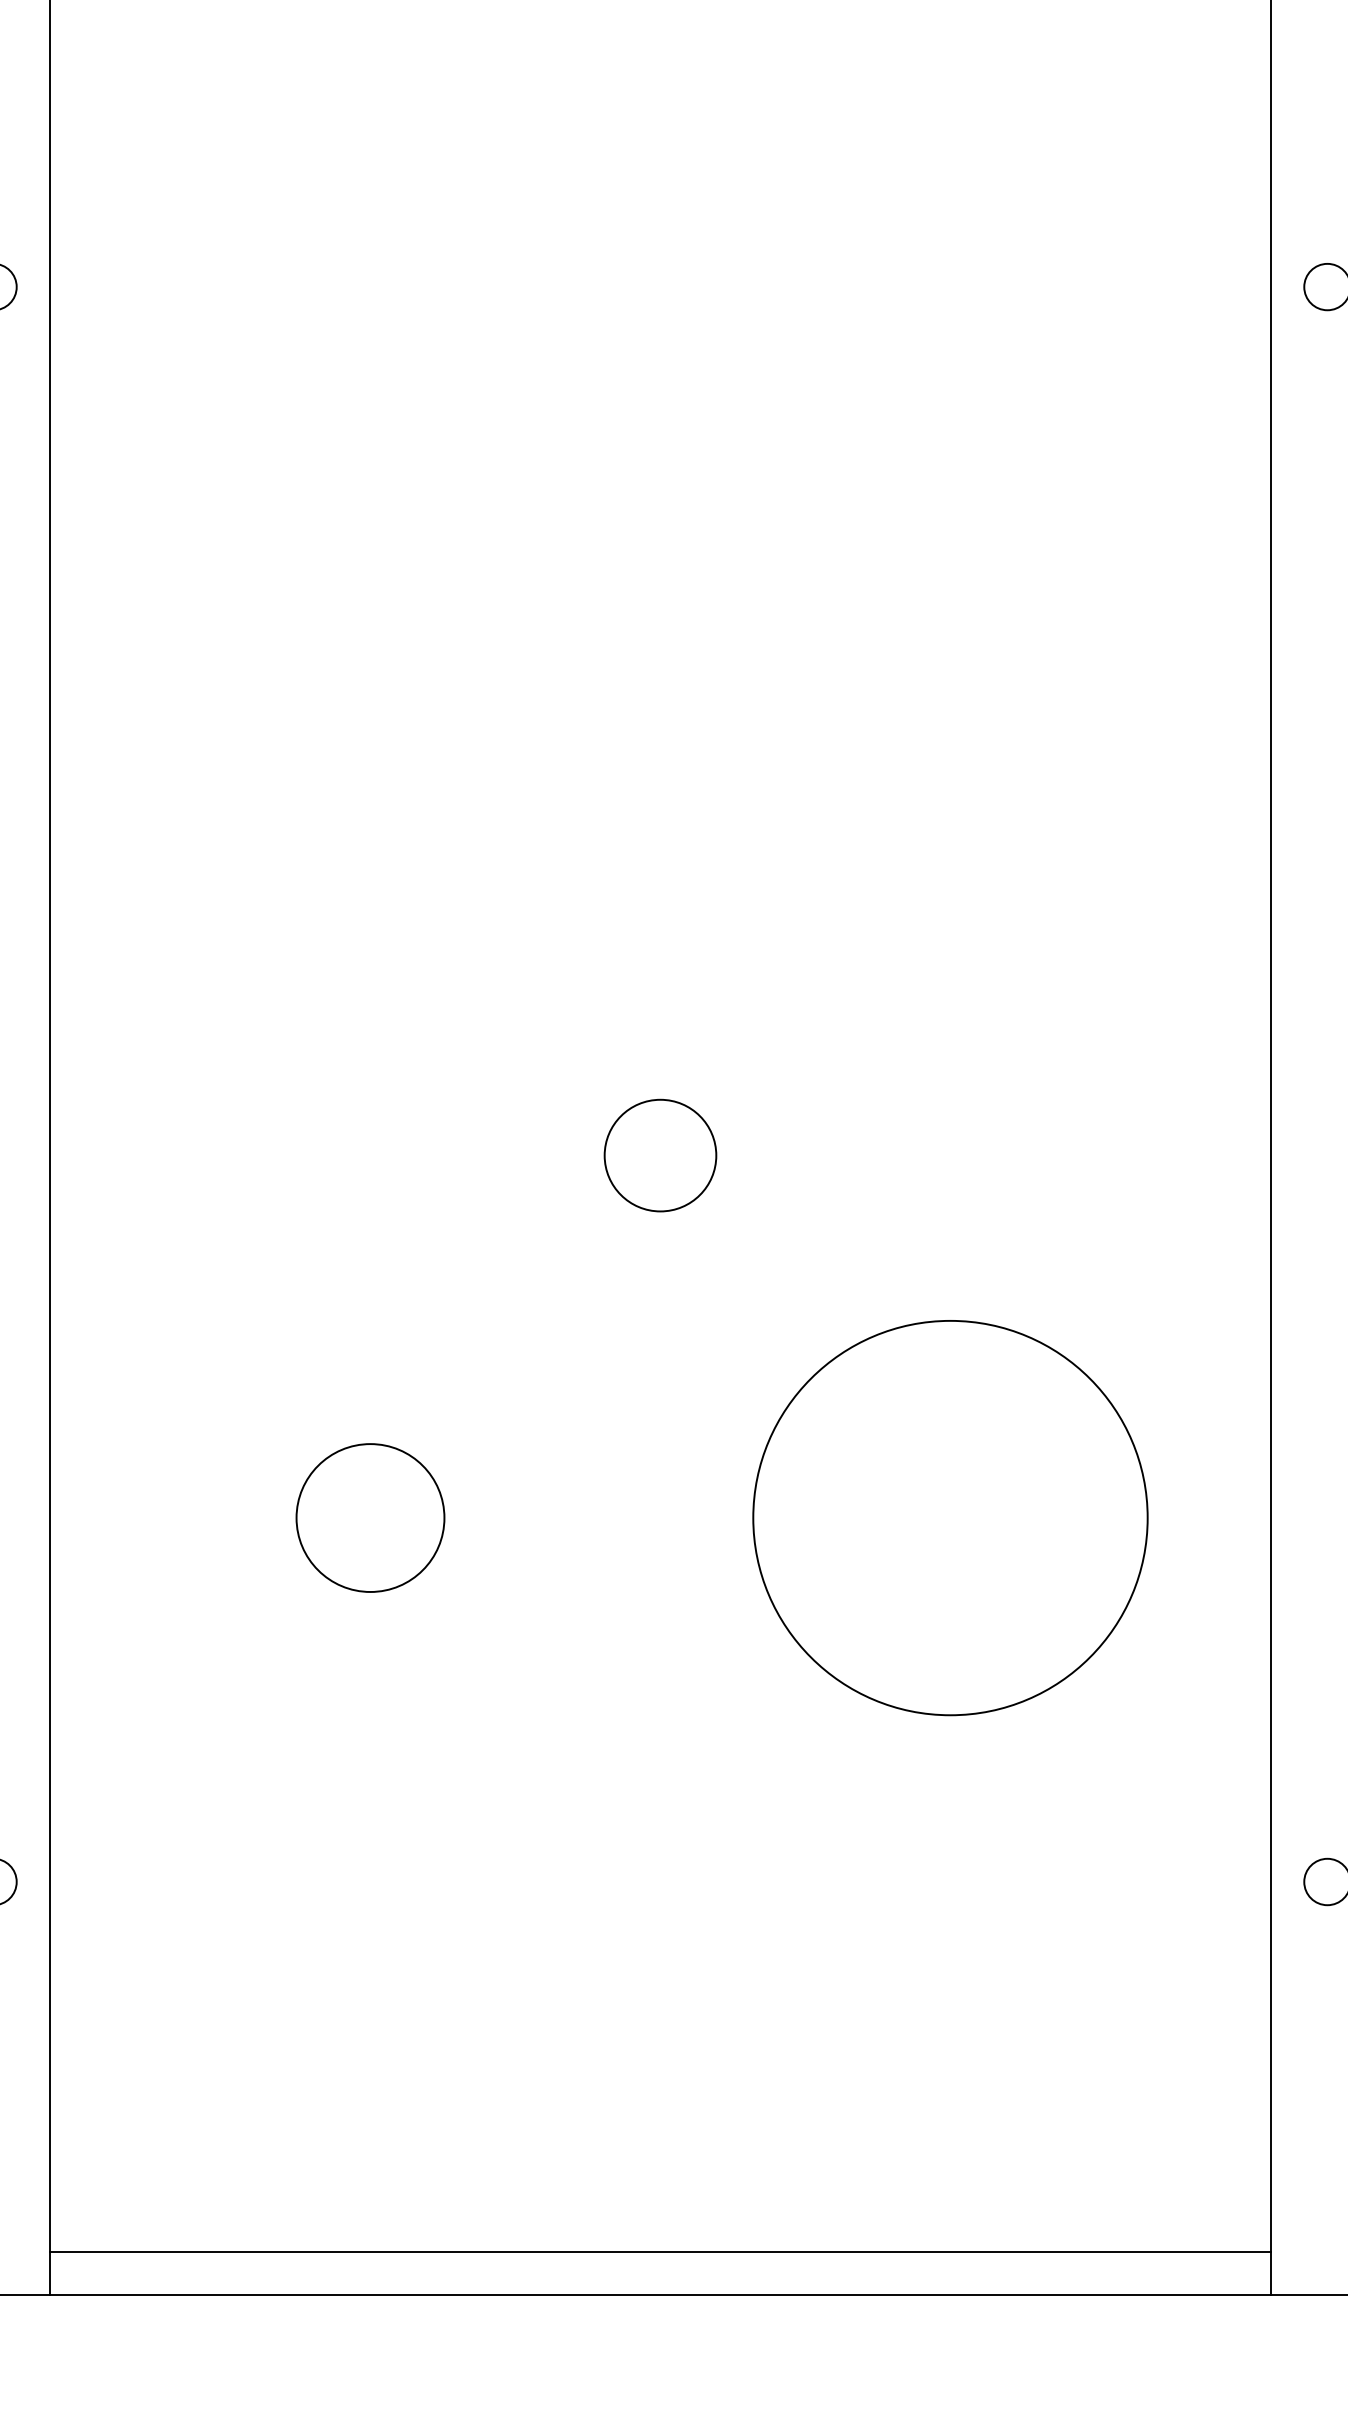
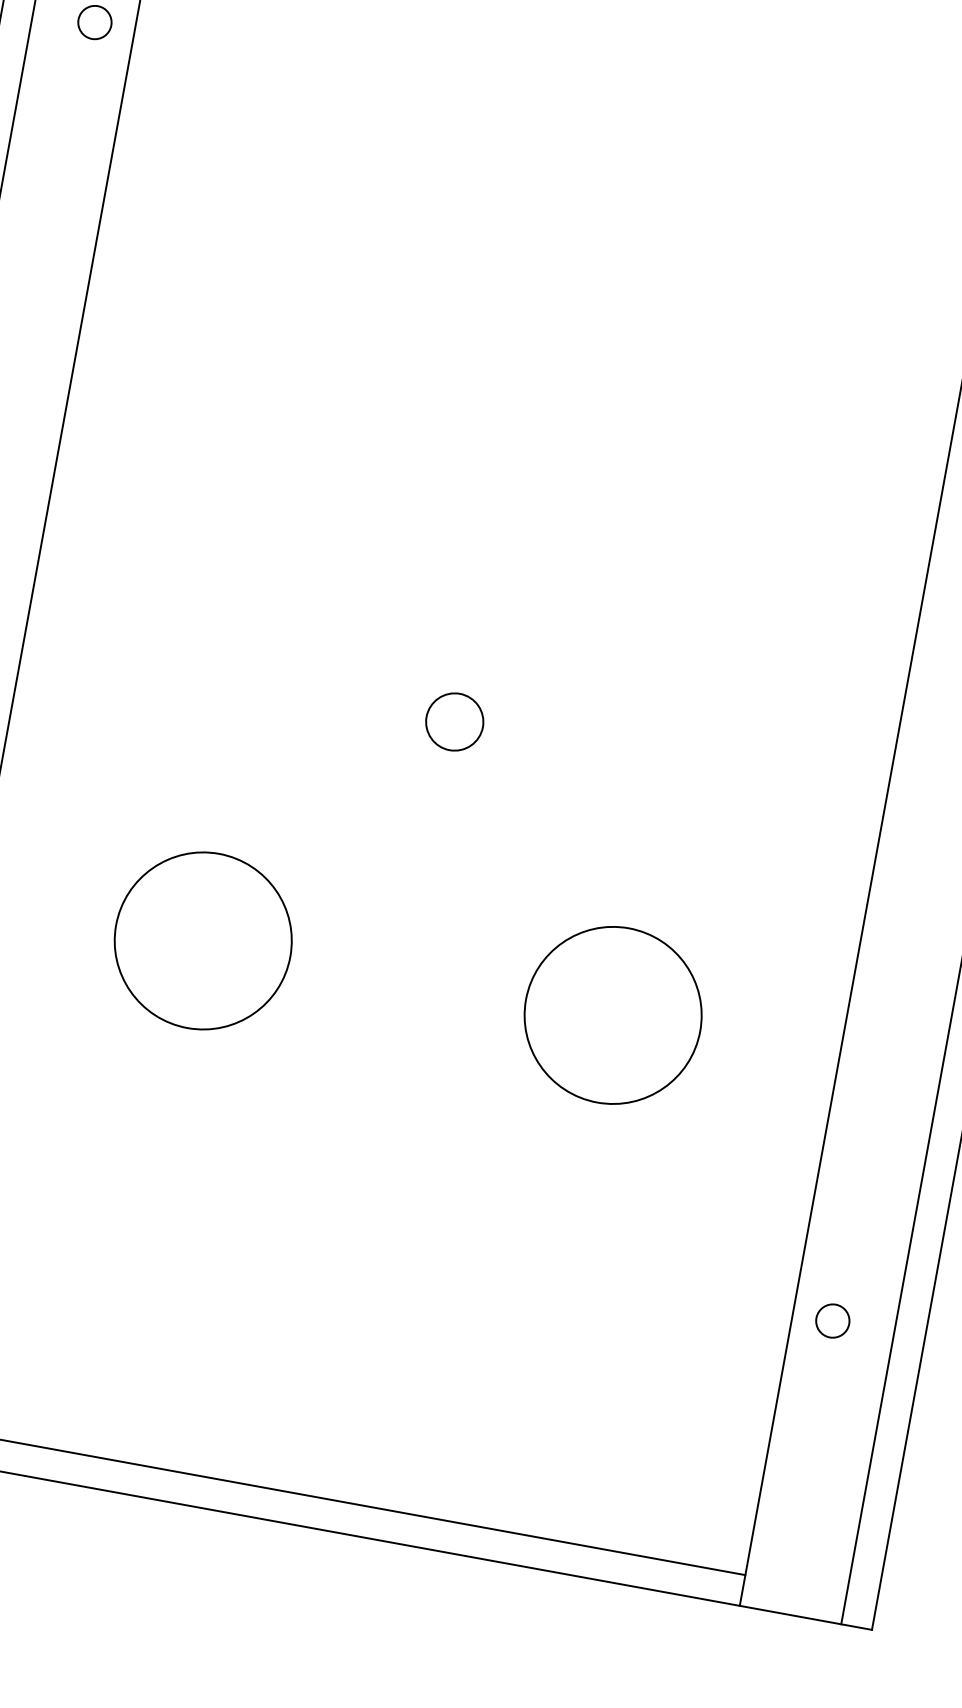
circle: (660, 1155) -> (454, 721), size x0.71
circle: (370, 1517) -> (203, 940), size x1.67
circle: (950, 1517) -> (613, 1015), size x0.62

